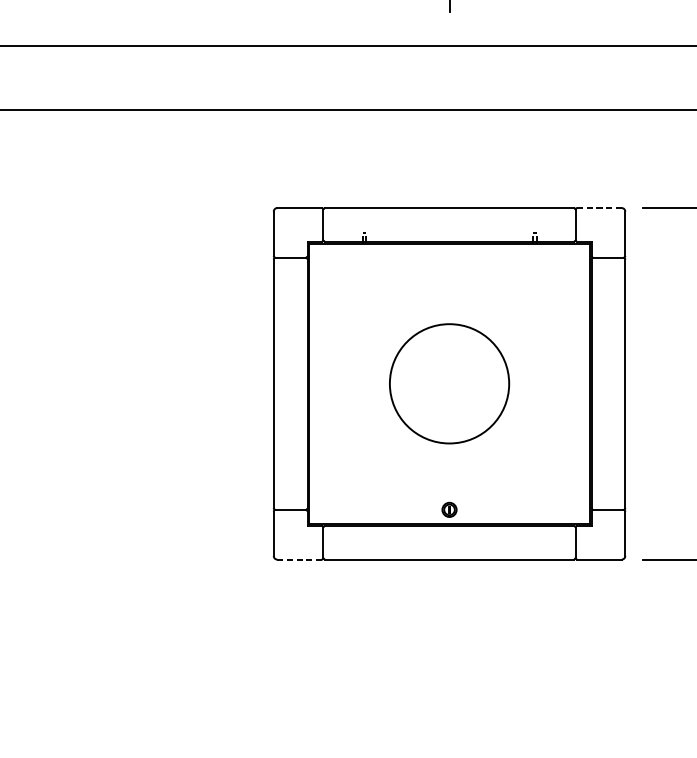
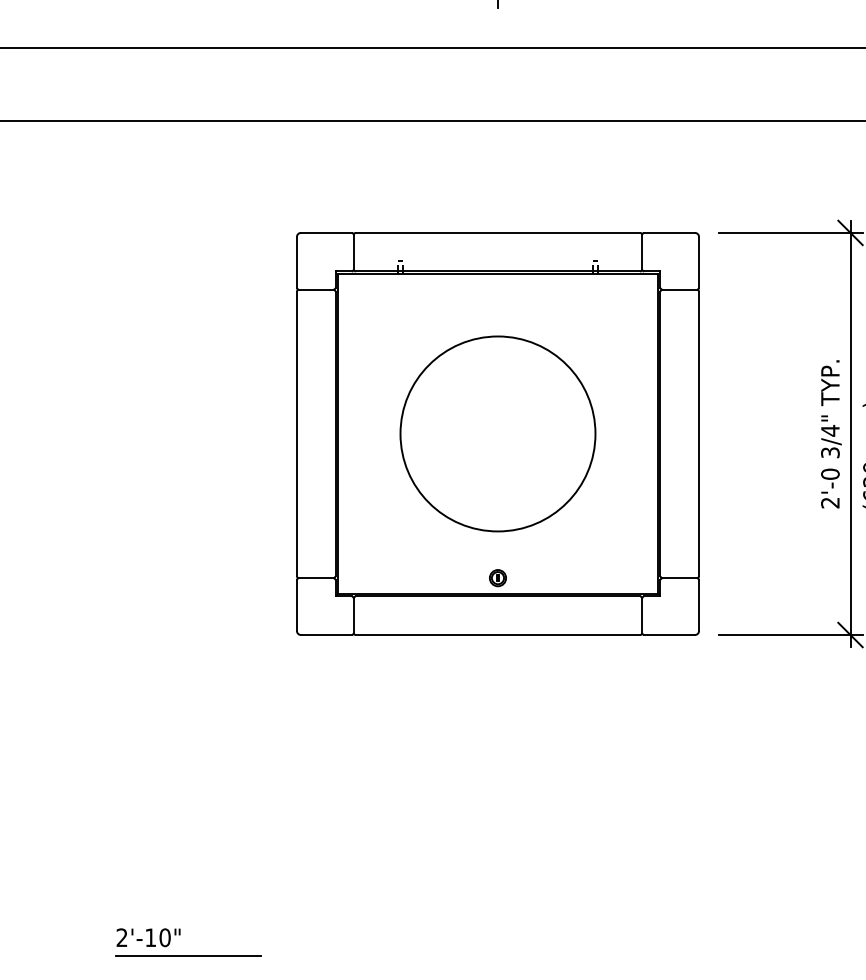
line: (599, 207) -> (669, 232), dashed -> solid
circle: (449, 383) -> (497, 433), size x1.43
line: (299, 560) -> (326, 635), dashed -> solid

